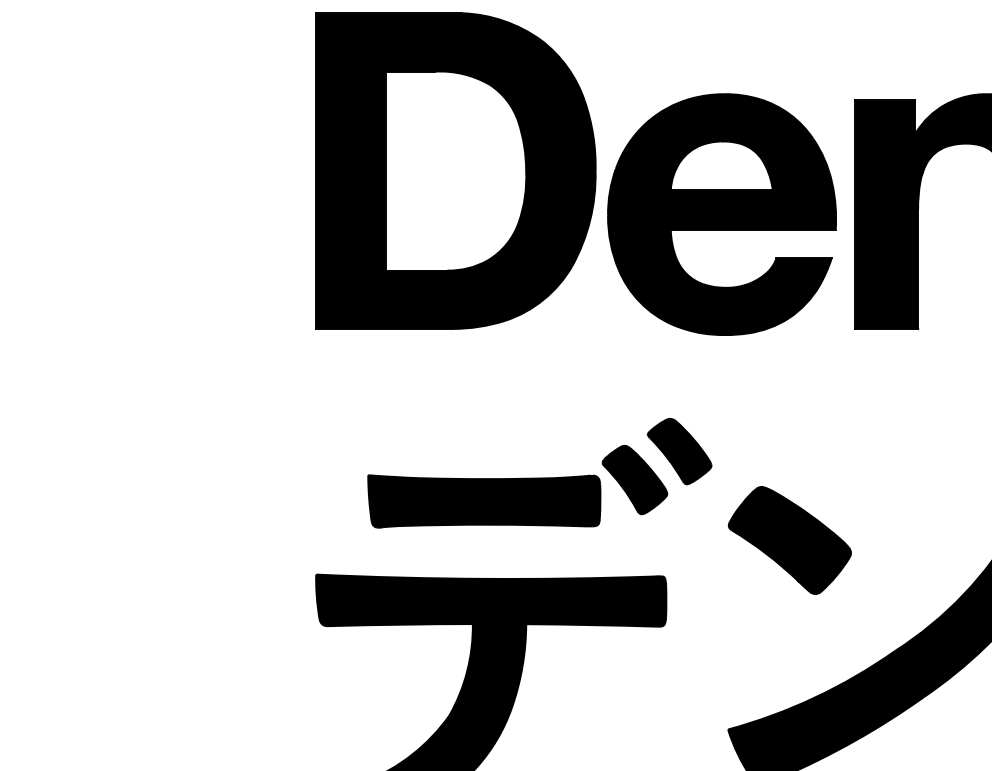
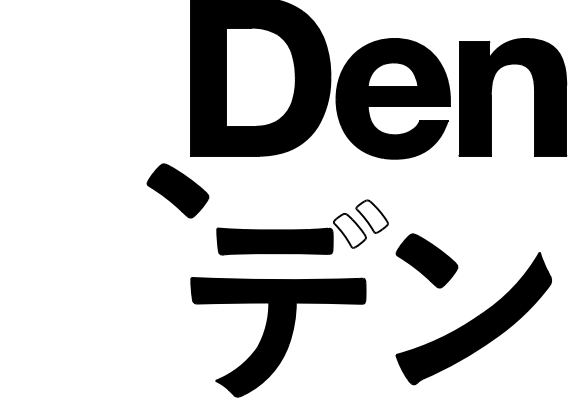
part: (288, 398) -> (177, 190), added
fill: (678, 451) -> (371, 216), removed
fill: (634, 479) -> (349, 230), removed

